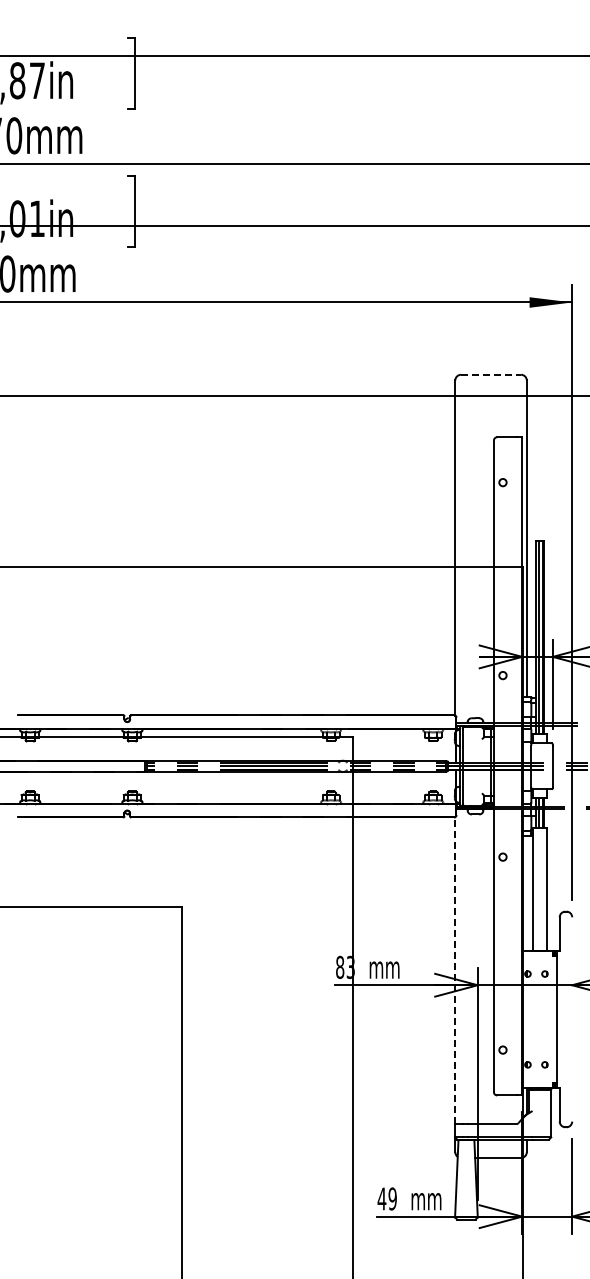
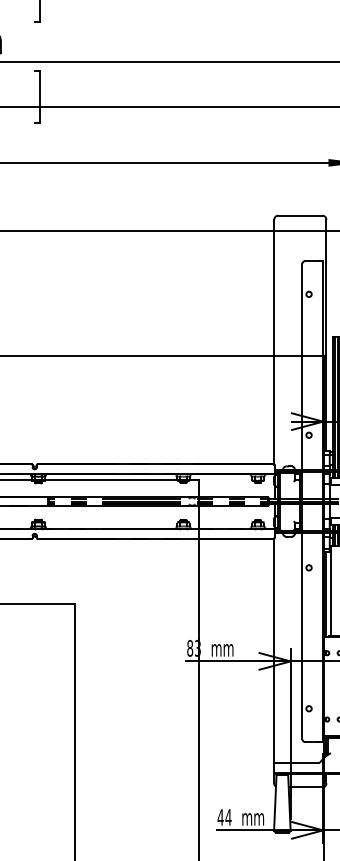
line: (491, 374) -> (300, 215), dashed -> solid
line: (526, 893) -> (326, 594), added
line: (455, 969) -> (274, 649), dashed -> solid
text: (392, 1198) -> (228, 817), 49 -> 44

